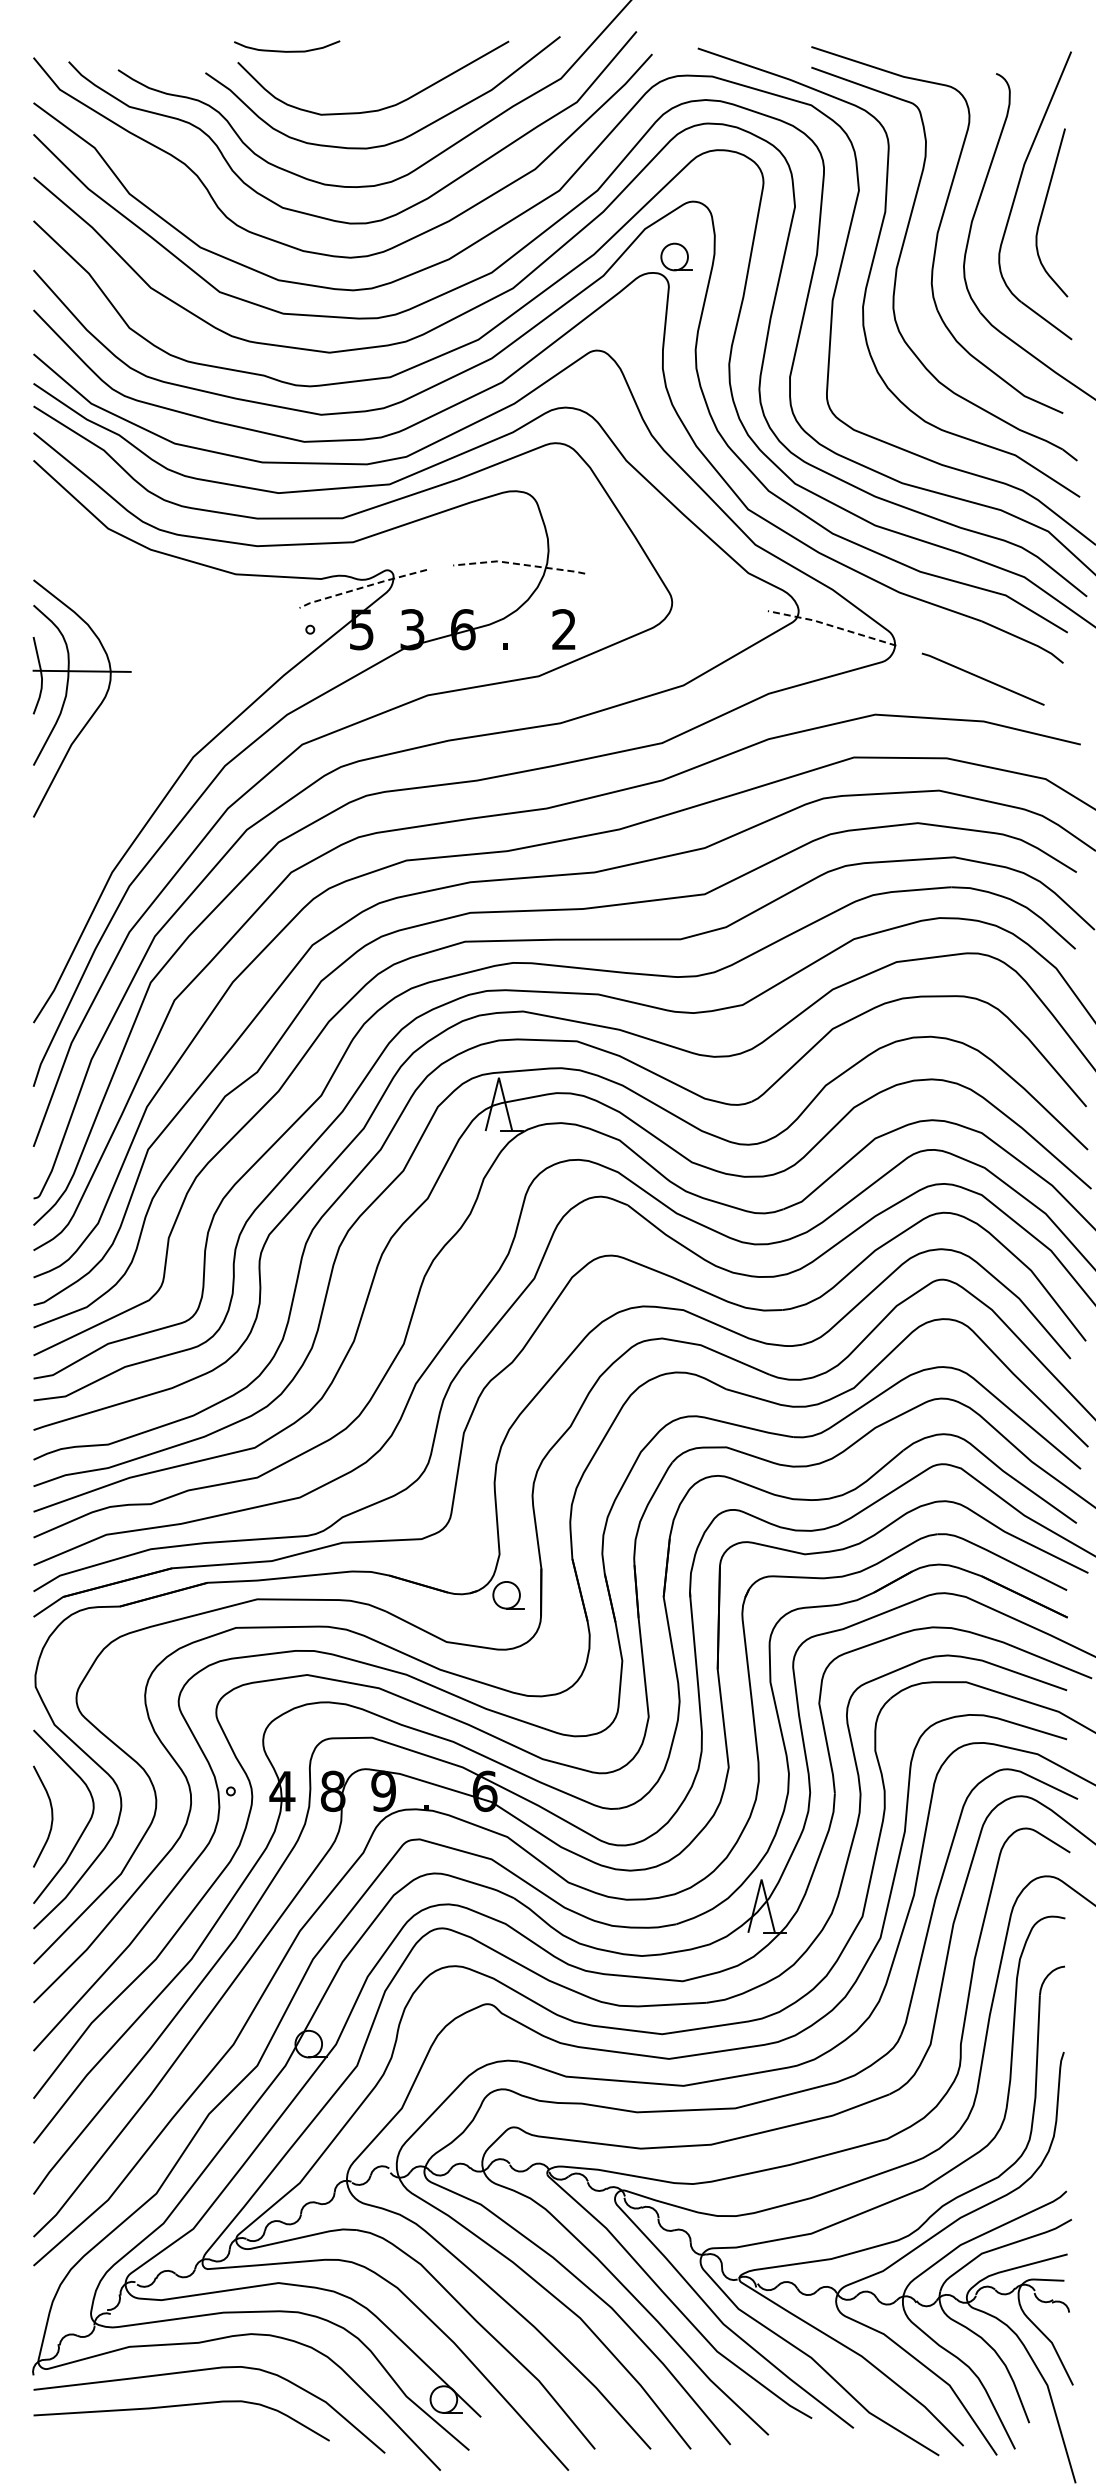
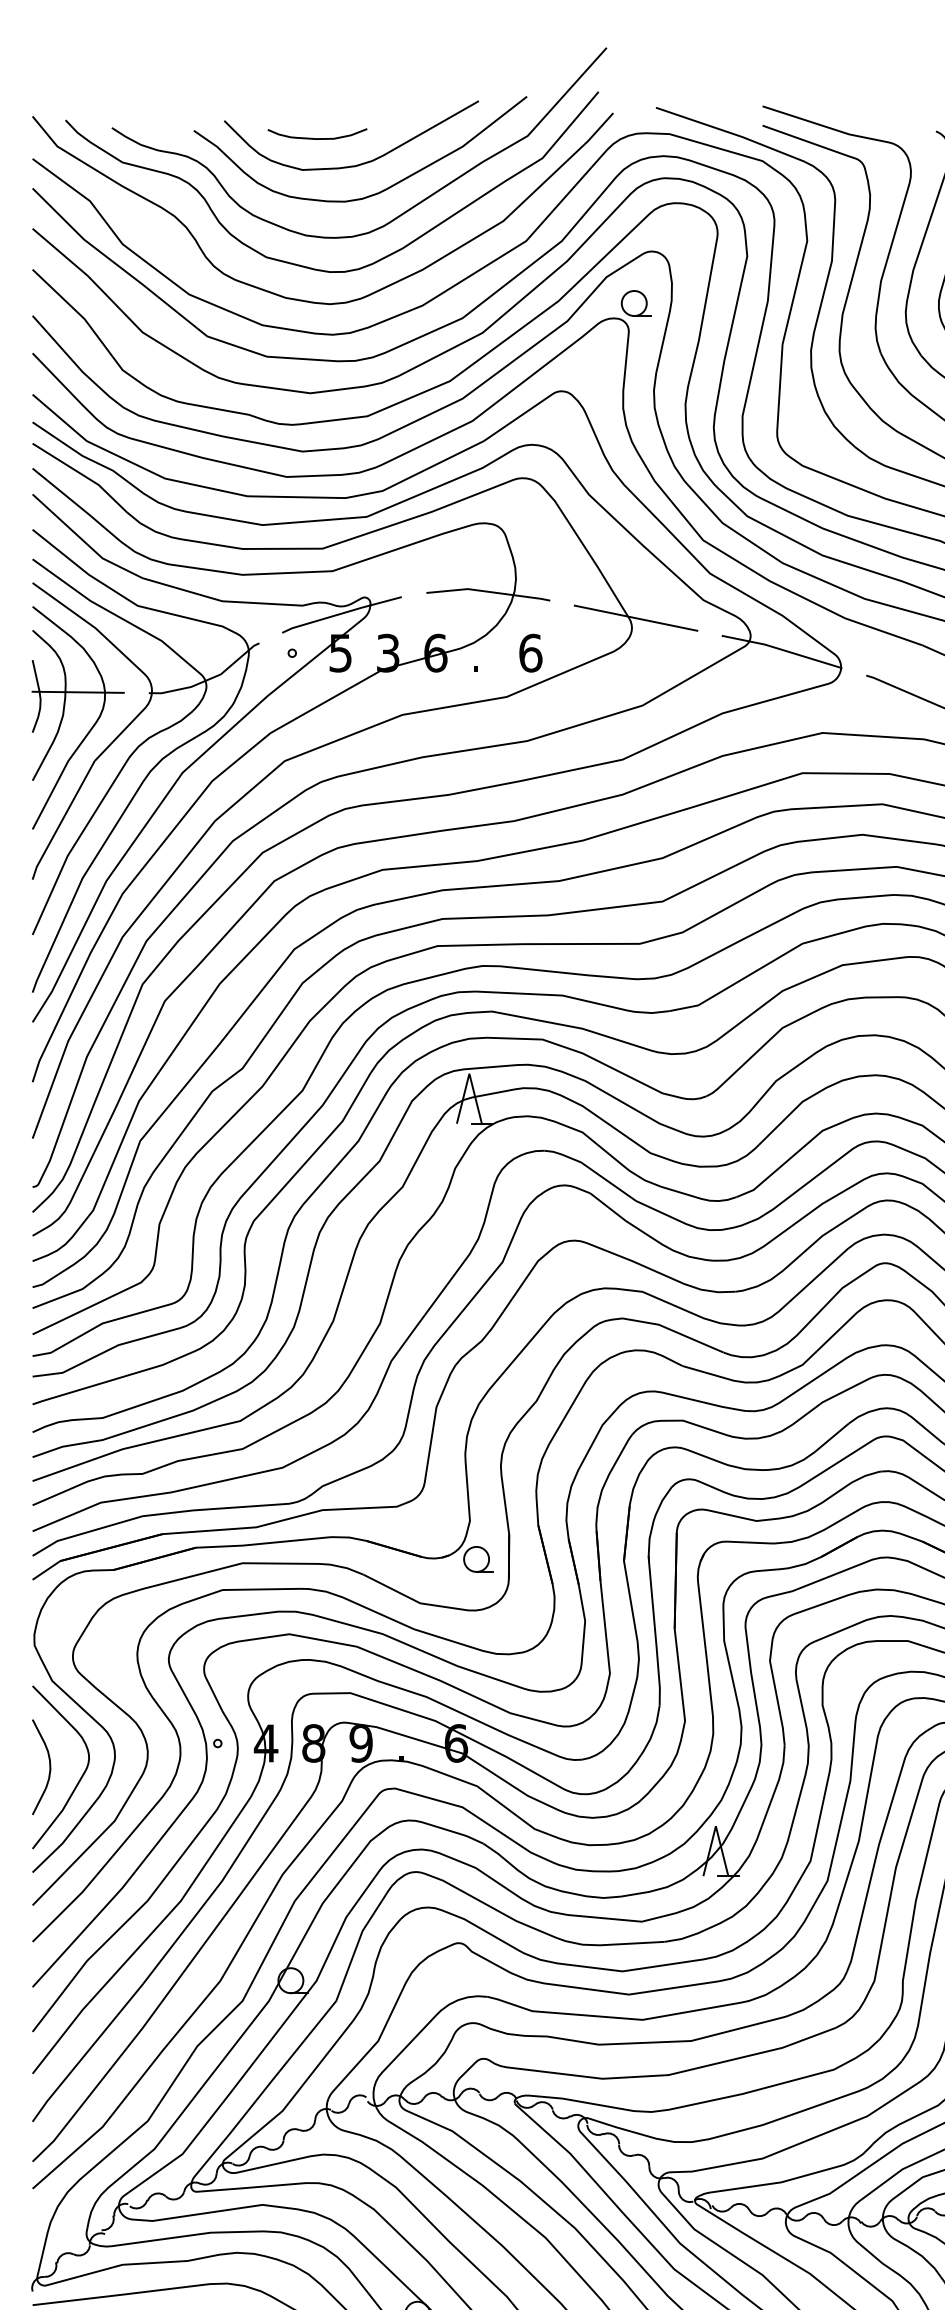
curve: (288, 50) -> (318, 137), moved
line: (518, 564) -> (487, 592), dashed -> solid
line: (362, 587) -> (341, 613), dashed -> solid
line: (676, 592) -> (636, 618), added
line: (831, 625) -> (781, 649), dashed -> solid
text: (564, 629) -> (530, 653), 2 -> 6
part: (161, 751) -> (152, 767), added

